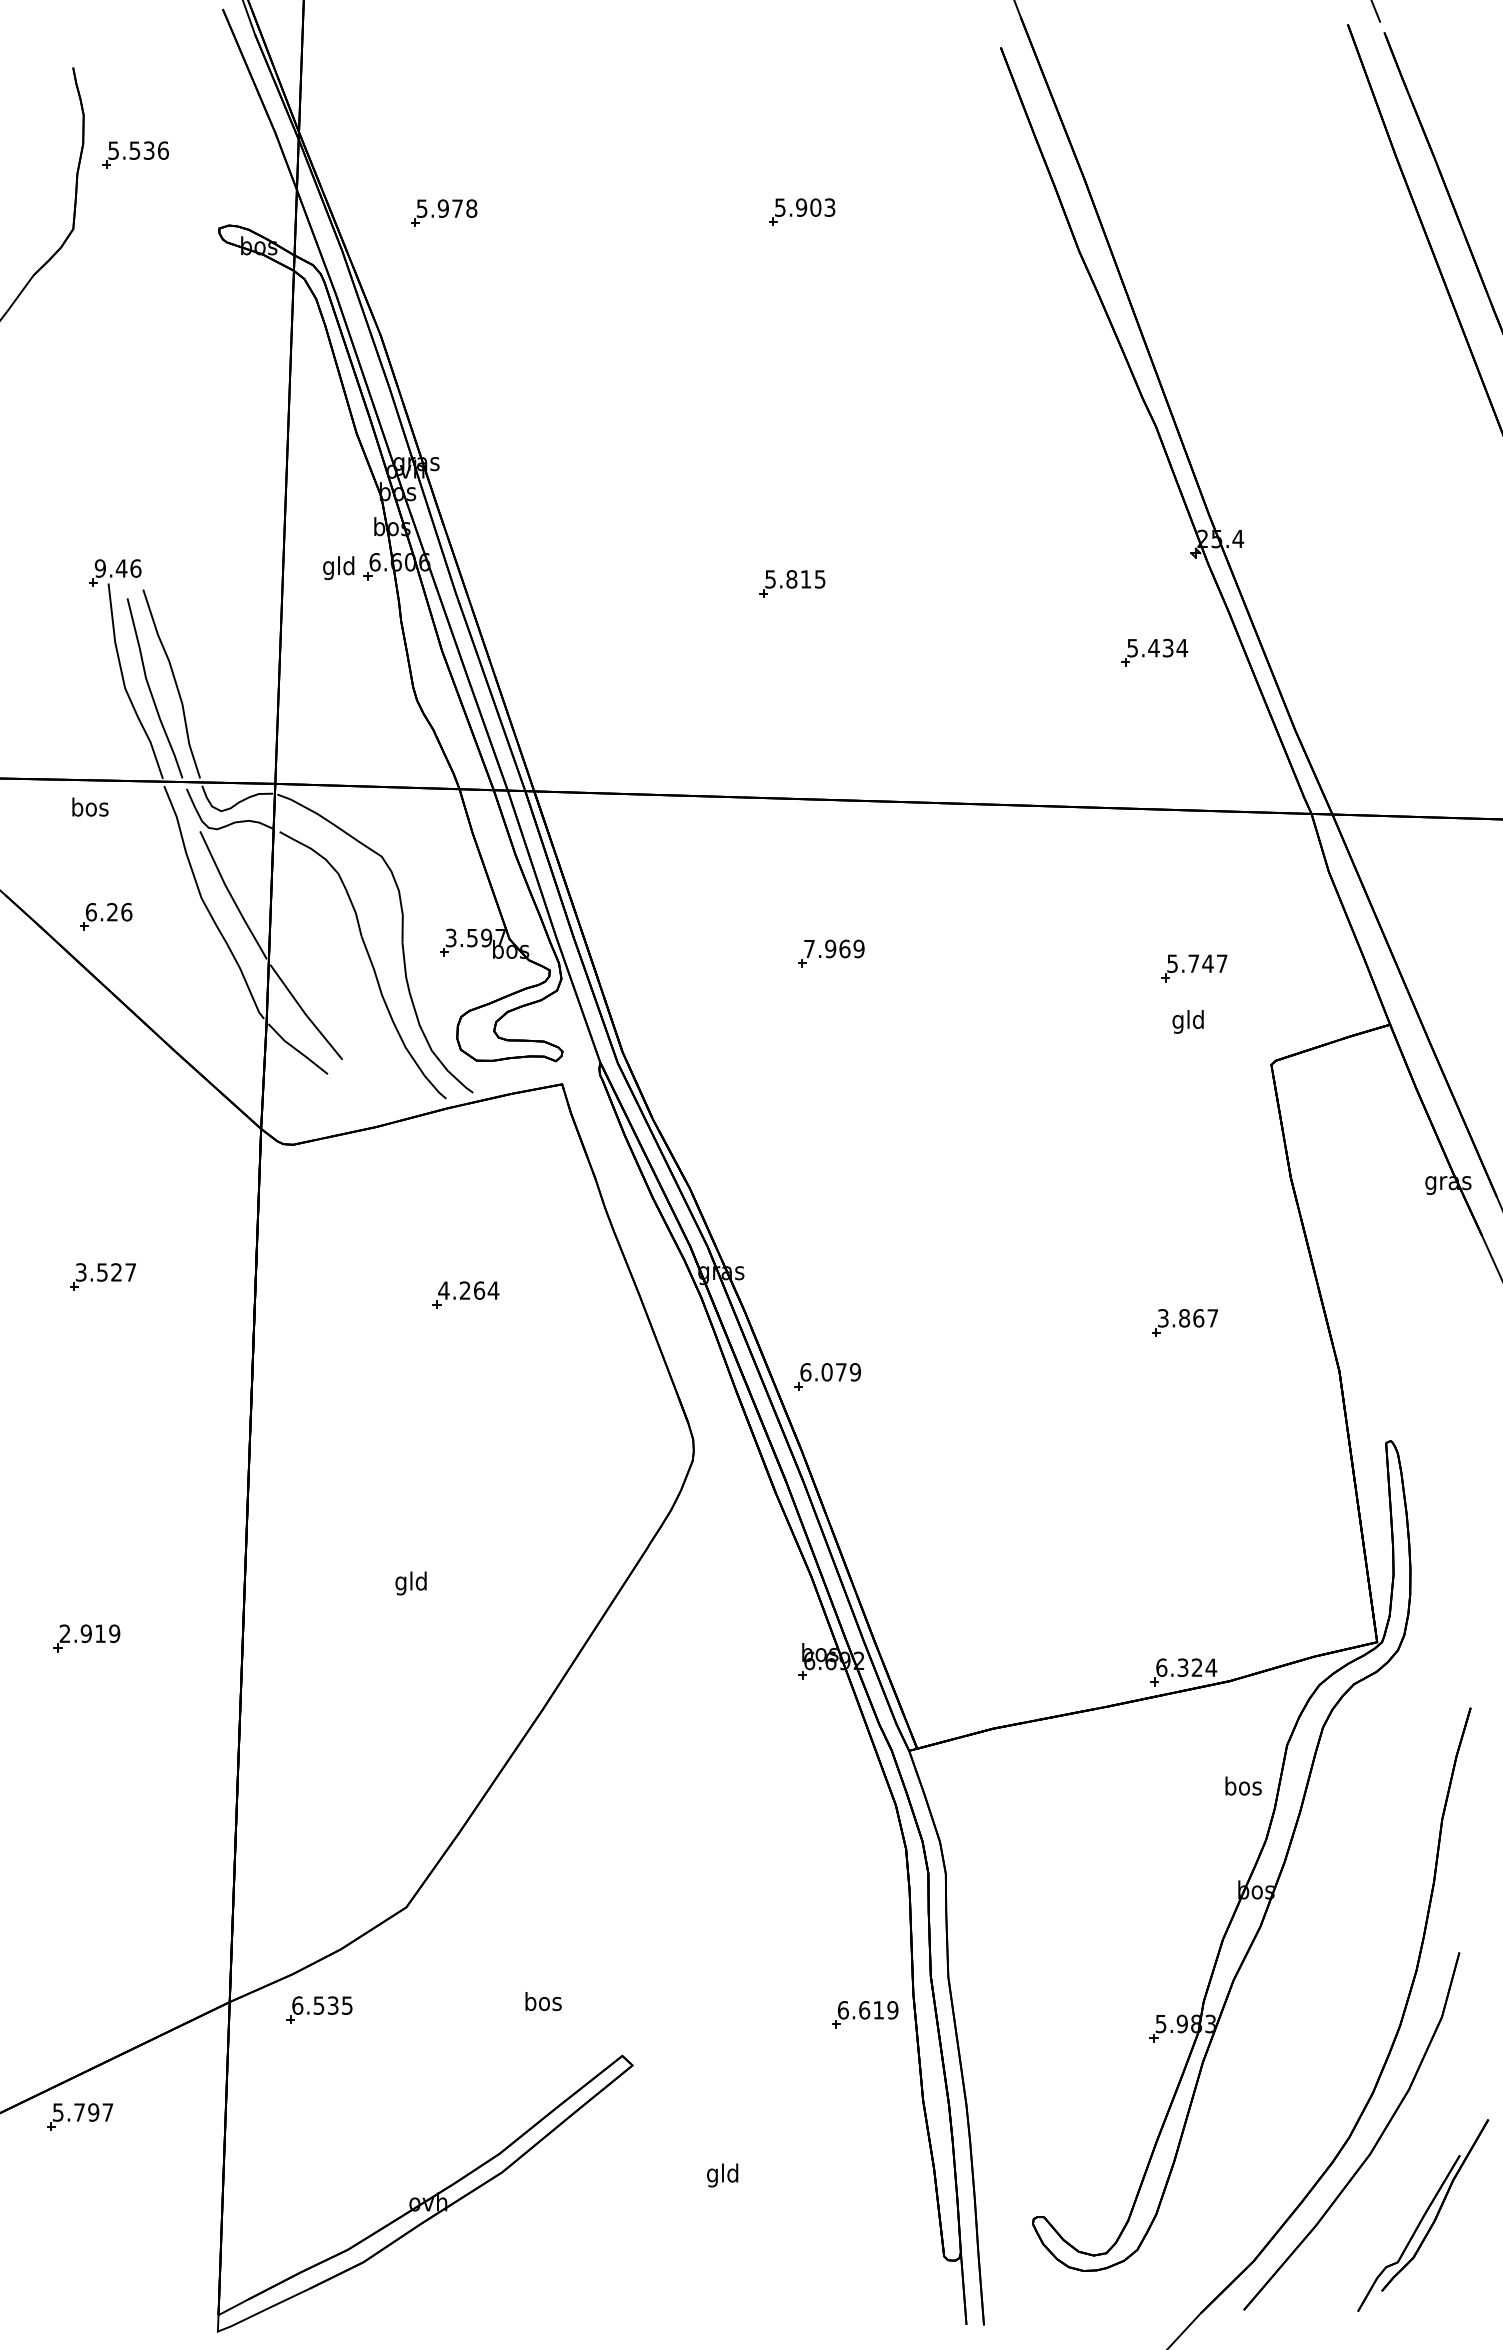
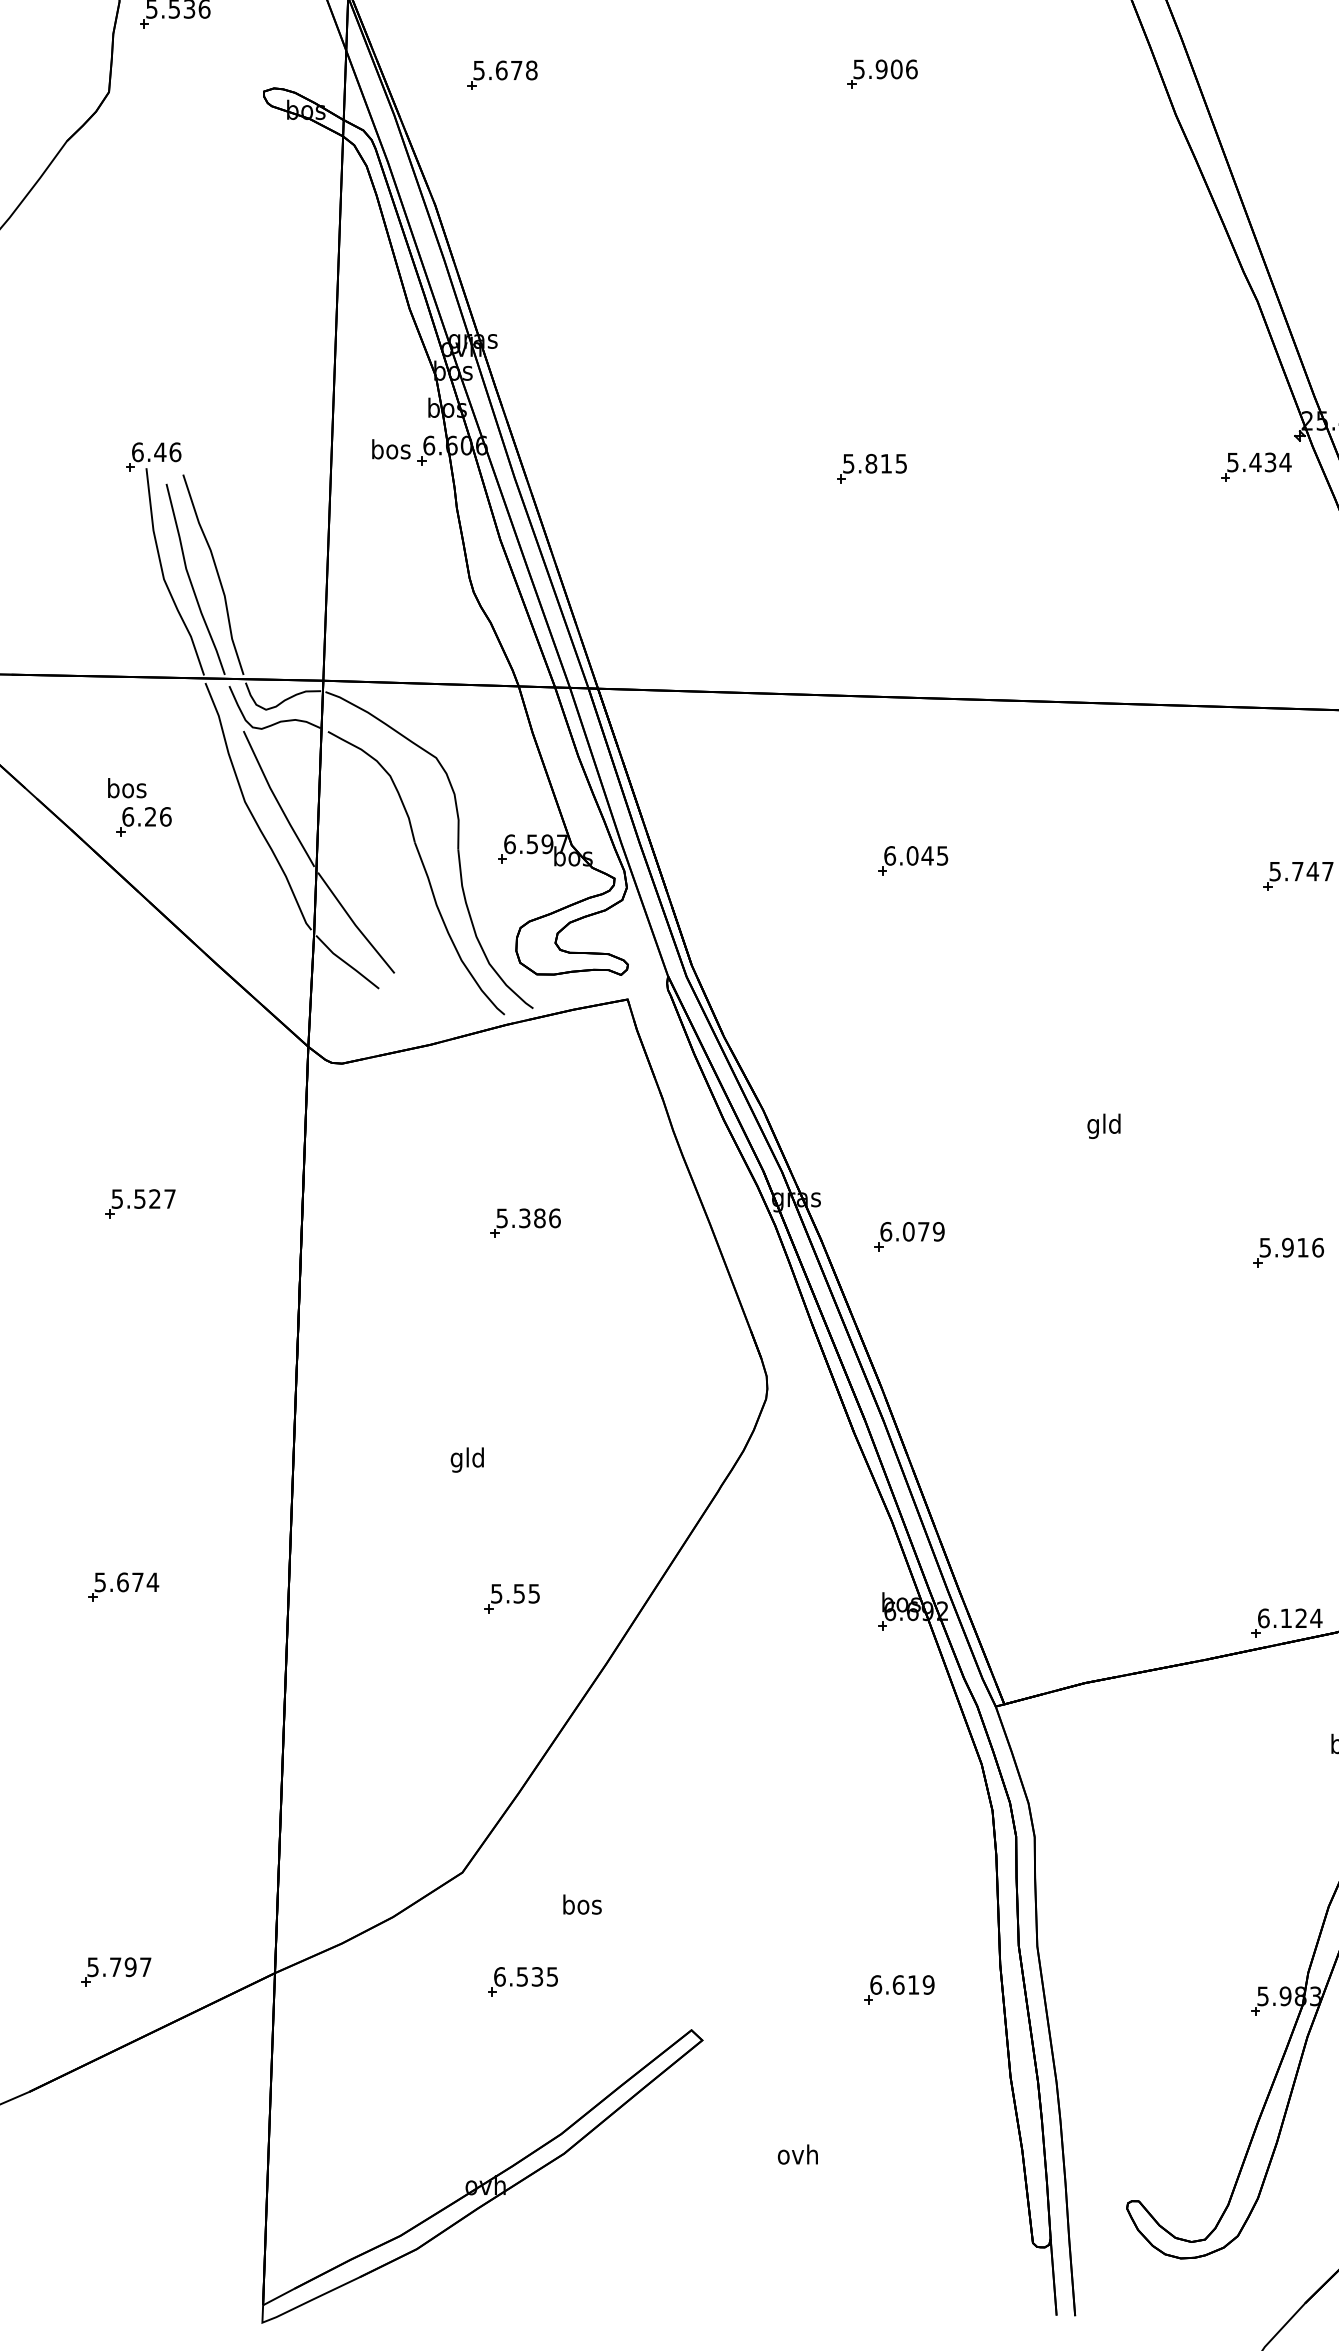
text: (829, 207) -> (911, 69), 5.903 -> 5.906
text: (443, 208) -> (501, 70), 5.978 -> 5.678
text: (100, 568) -> (137, 452), 9.46 -> 6.46
text: (339, 568) -> (391, 452), gld -> bos
part: (1154, 652) -> (1256, 467), moved
text: (90, 806) -> (127, 787), moved
text: (450, 937) -> (509, 843), 3.597 -> 6.597
text: (834, 948) -> (916, 855), 7.969 -> 6.045
text: (1187, 1021) -> (1103, 1125), moved
text: (81, 1271) -> (117, 1198), 3.527 -> 5.527
text: (468, 1290) -> (528, 1218), 4.264 -> 5.386
text: (1188, 1318) -> (1292, 1247), 3.867 -> 5.916
part: (827, 1376) -> (909, 1236), moved
text: (410, 1583) -> (466, 1460), moved
text: (89, 1633) -> (126, 1582), 2.919 -> 5.674
part: (453, 1648) -> (512, 1598), added
text: (1182, 1667) -> (1285, 1618), 6.324 -> 6.124
text: (543, 2001) -> (582, 1904), moved
part: (319, 2009) -> (522, 1980), moved
part: (865, 2014) -> (899, 1989), moved
part: (80, 2116) -> (116, 1971), moved
text: (722, 2175) -> (797, 2157), gld -> ovh

